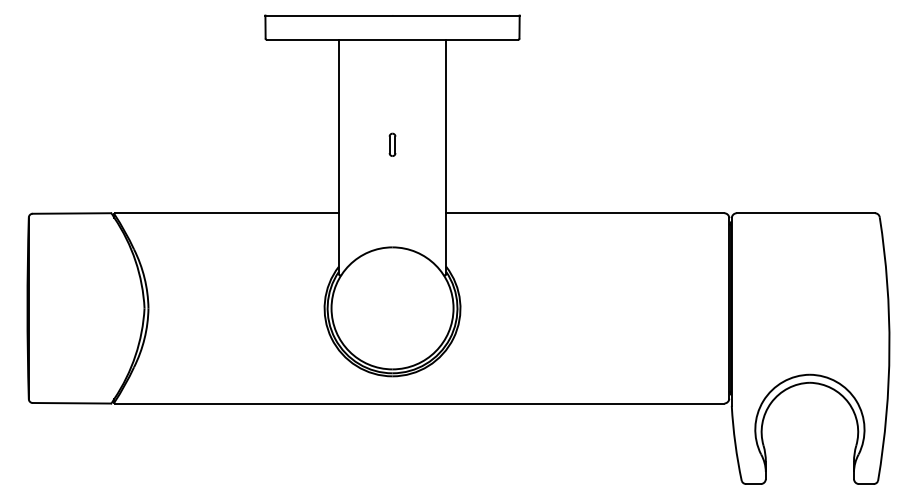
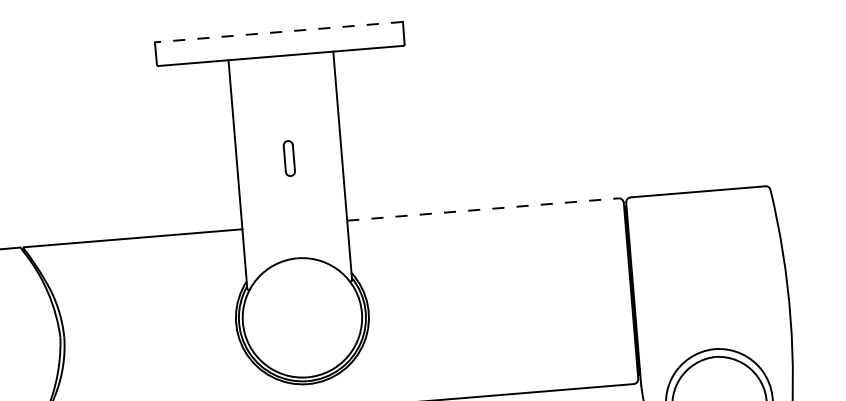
line: (392, 15) -> (278, 32), solid -> dashed
part: (392, 144) -> (289, 157), size x1.6
line: (585, 213) -> (483, 209), solid -> dashed

